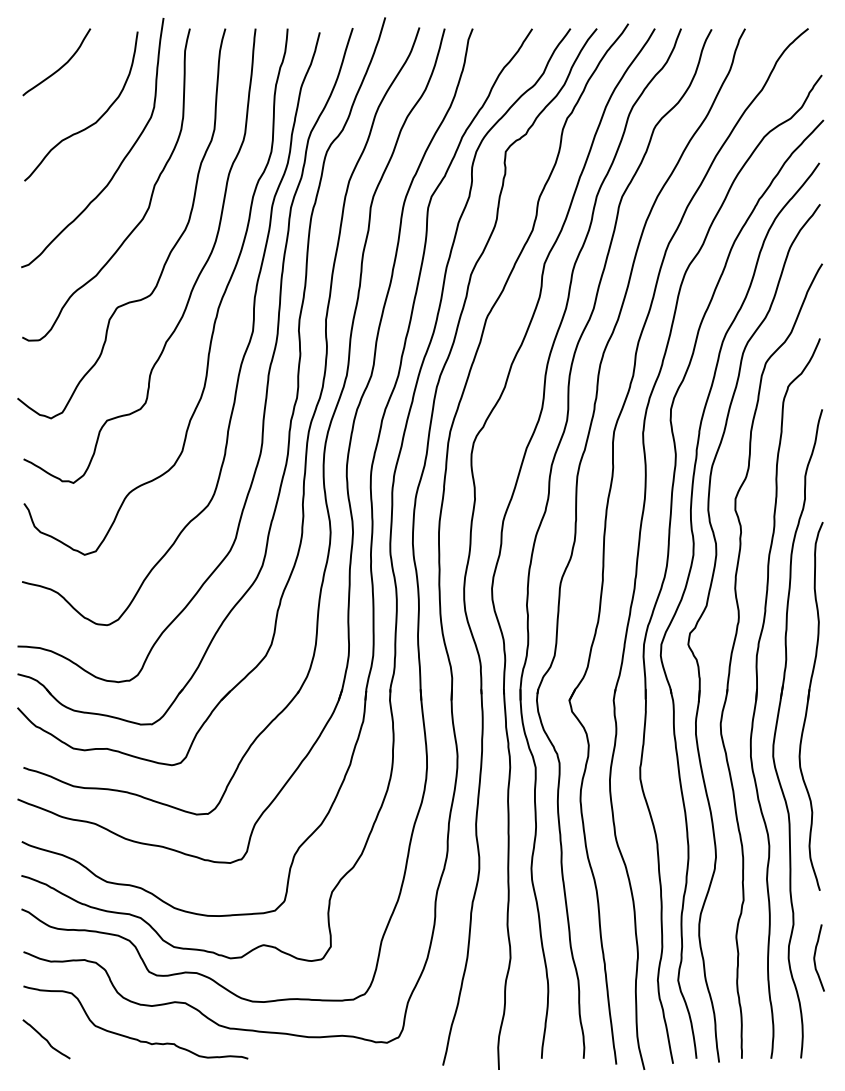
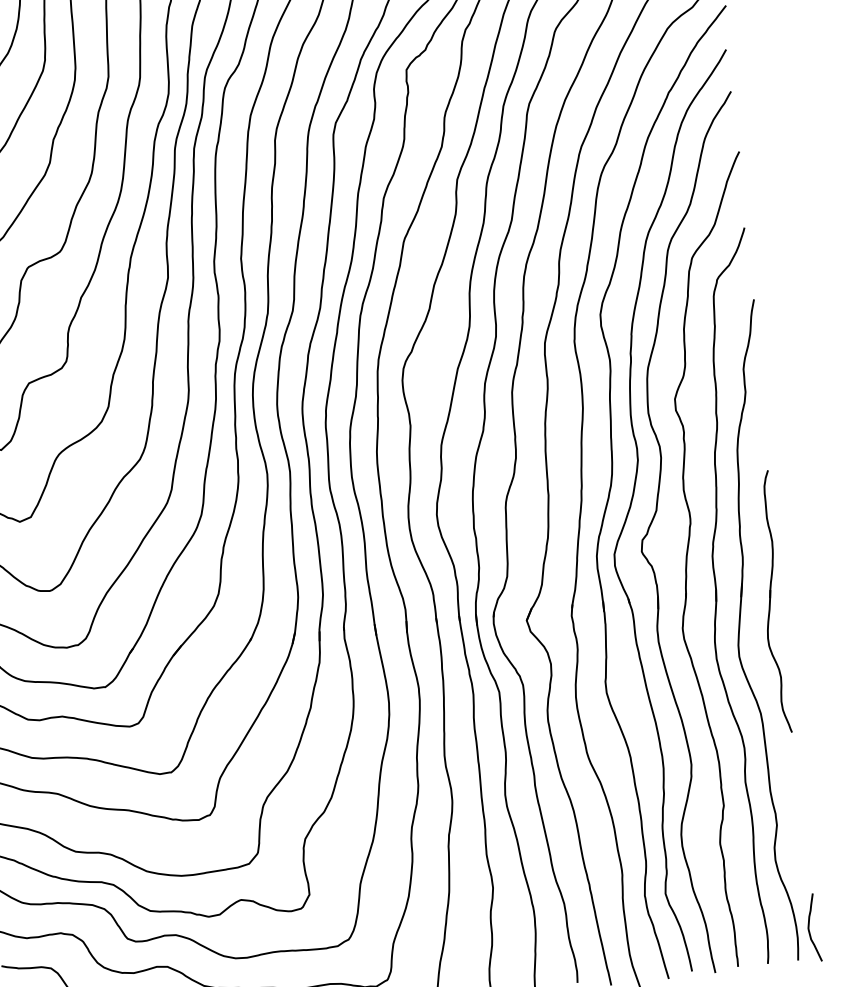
part: (810, 706) -> (772, 602), size x0.7
curve: (815, 957) -> (809, 927), moved

